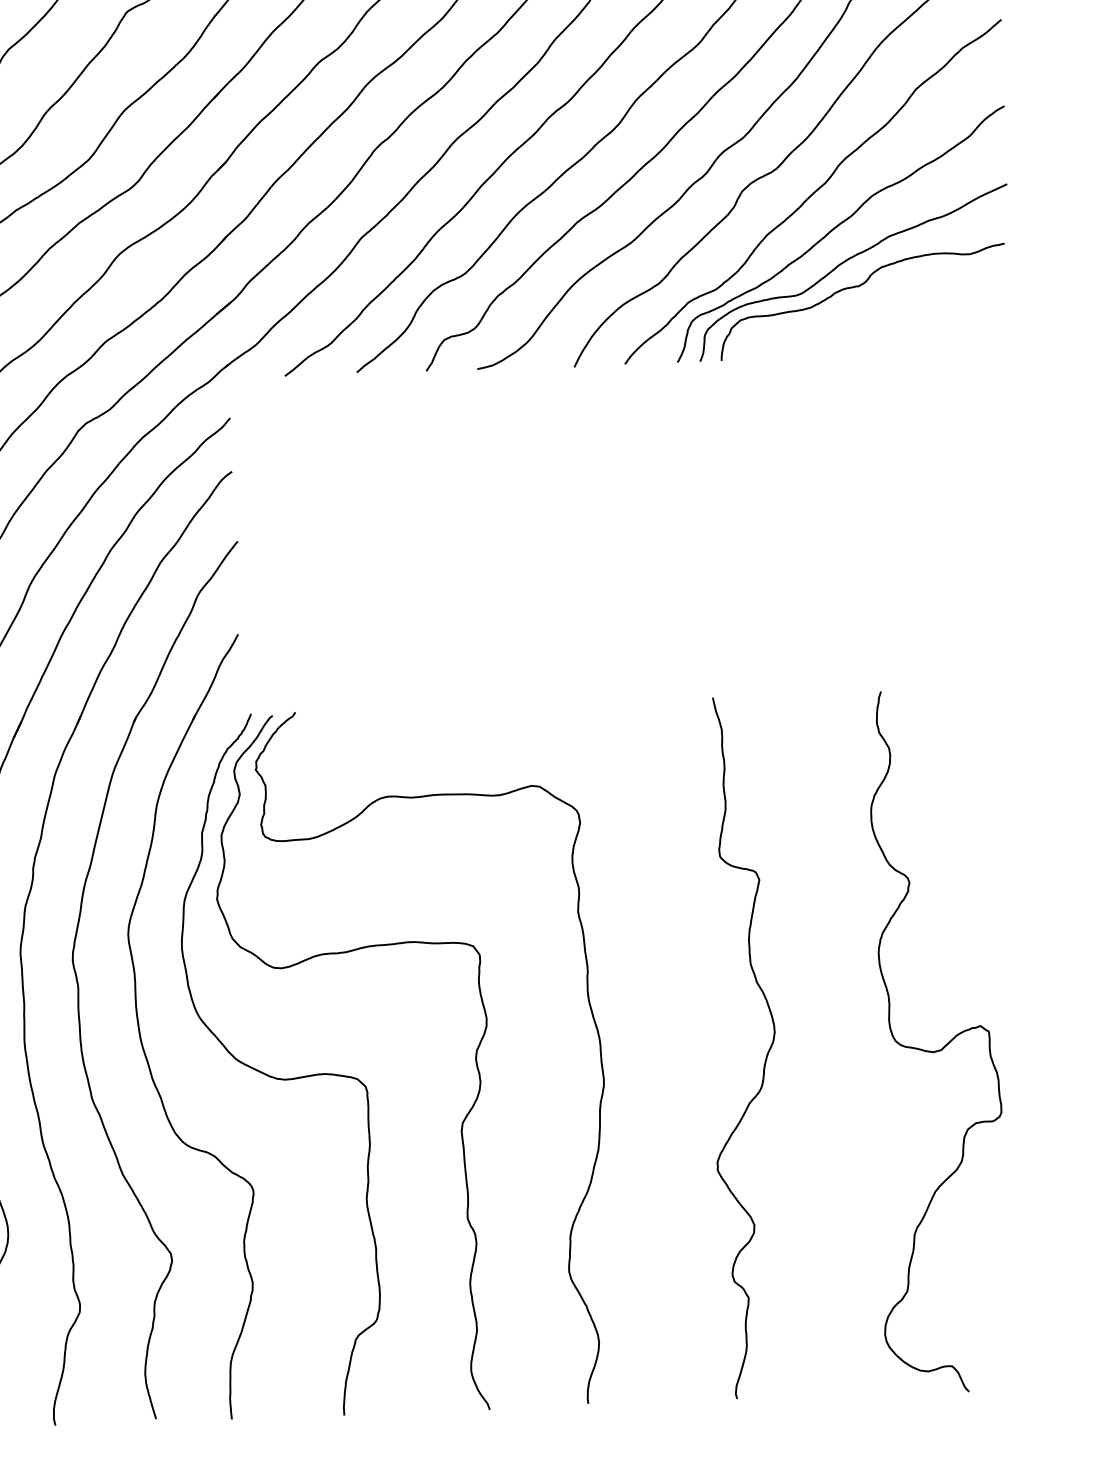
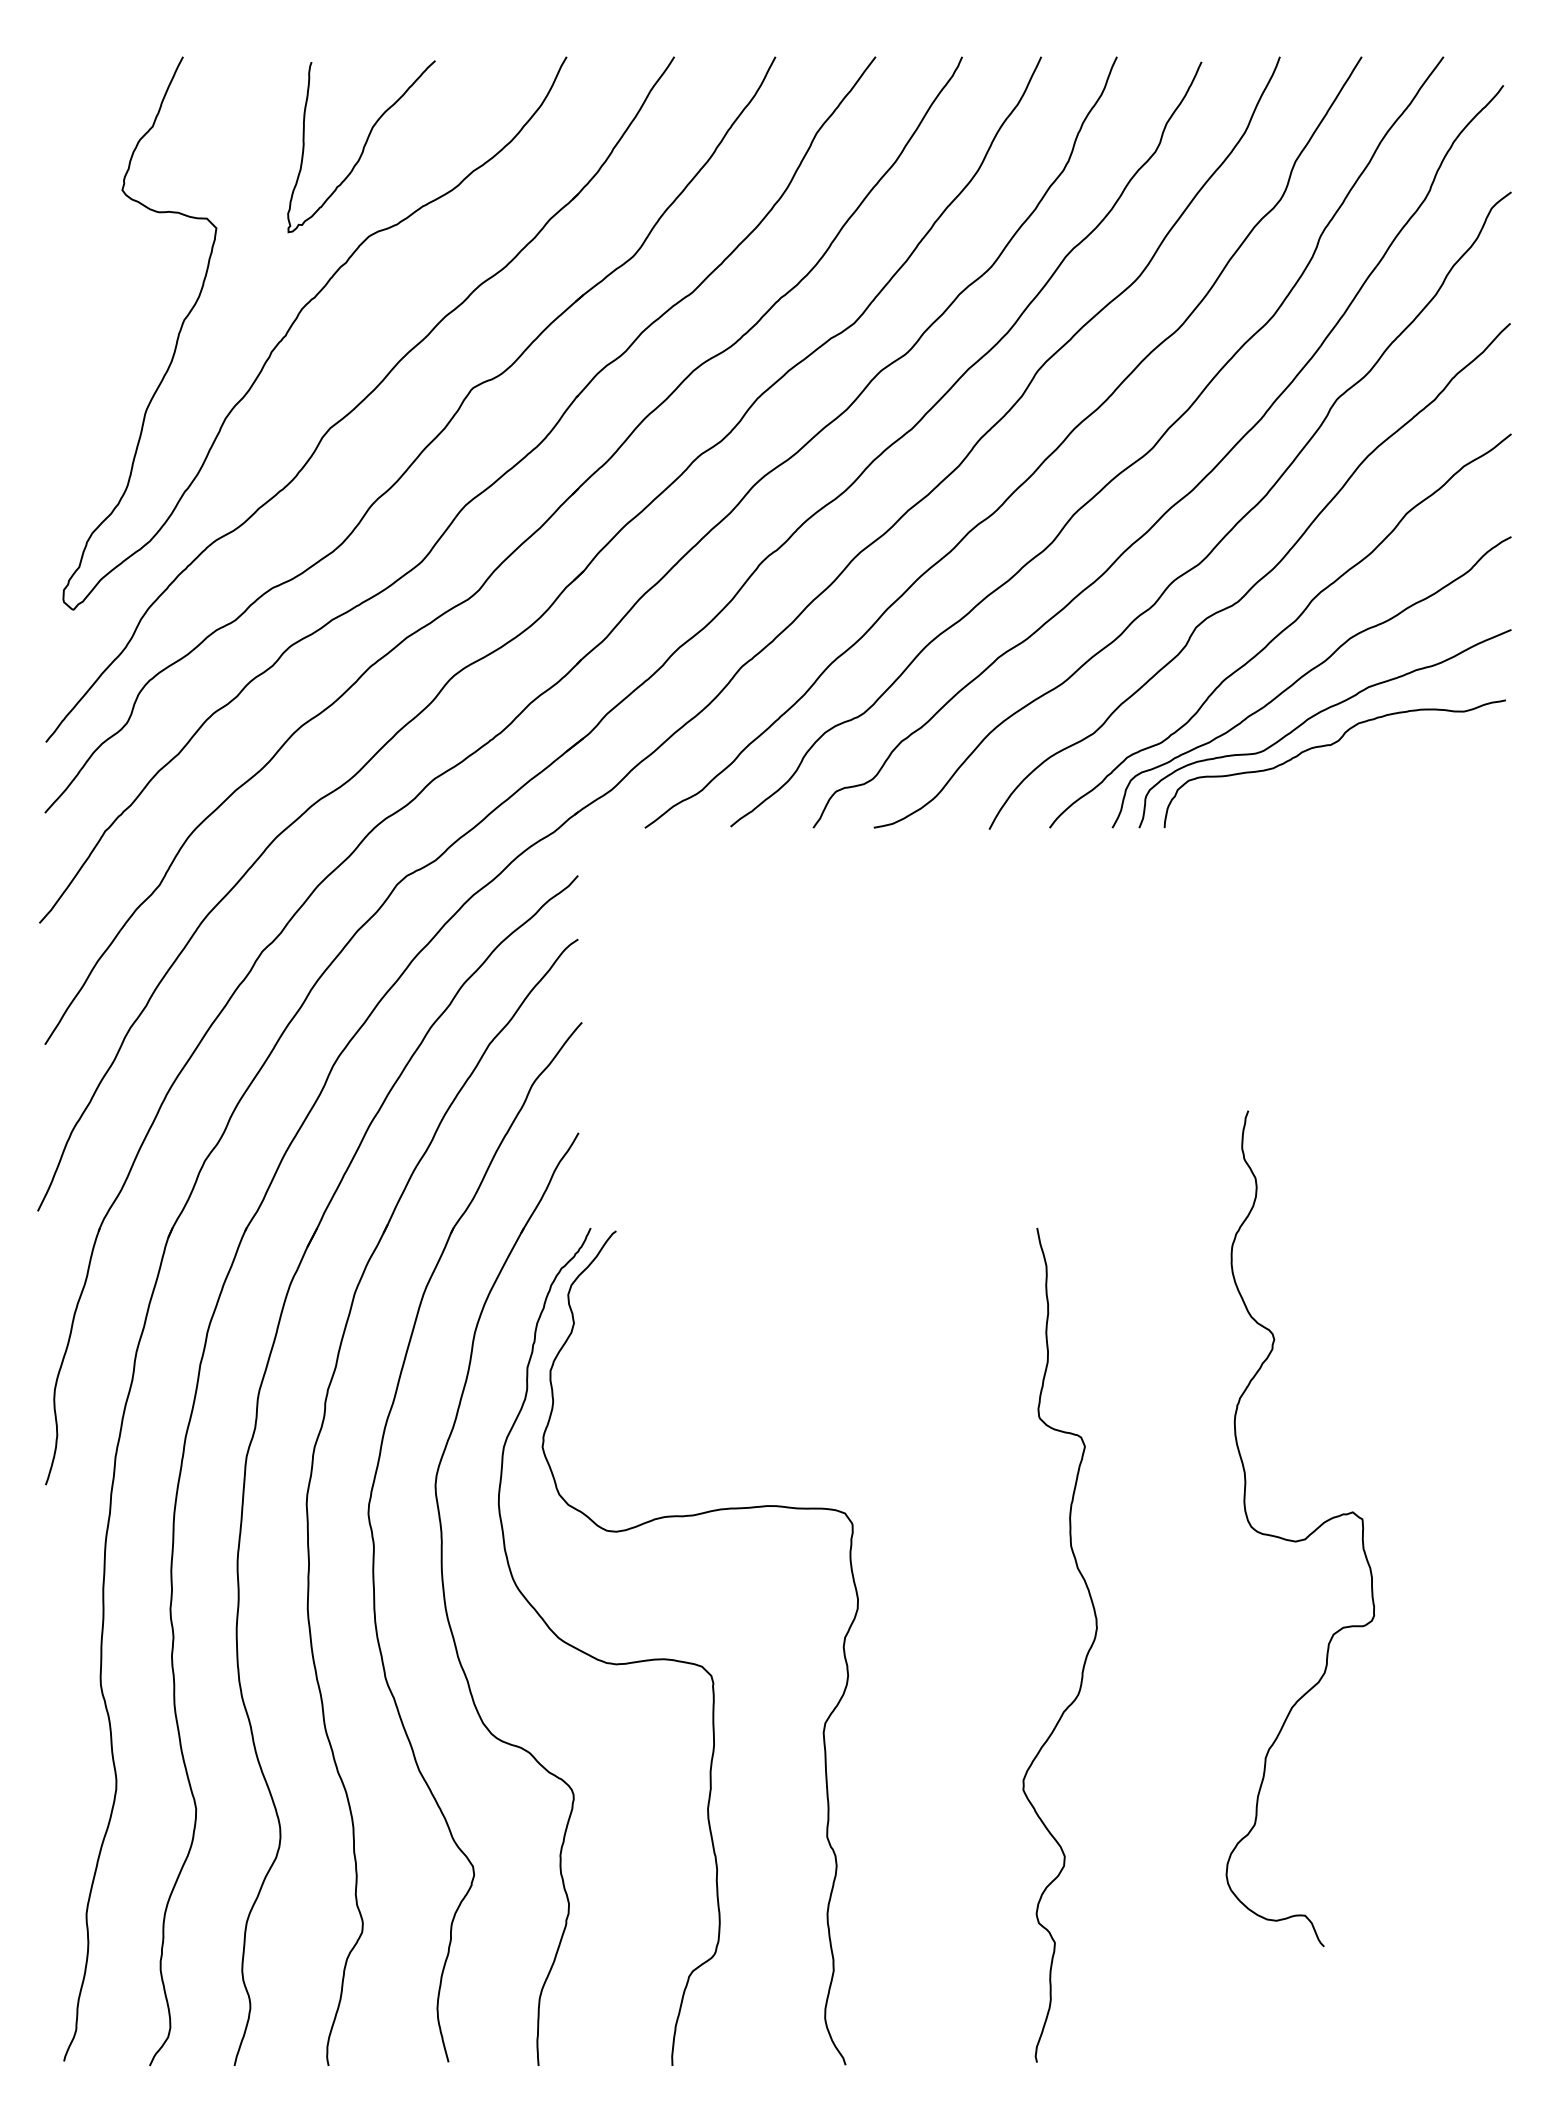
curve: (592, 1016) -> (983, 1602), removed
curve: (943, 1046) -> (1307, 1535), moved
curve: (765, 1056) -> (1085, 1656), moved

